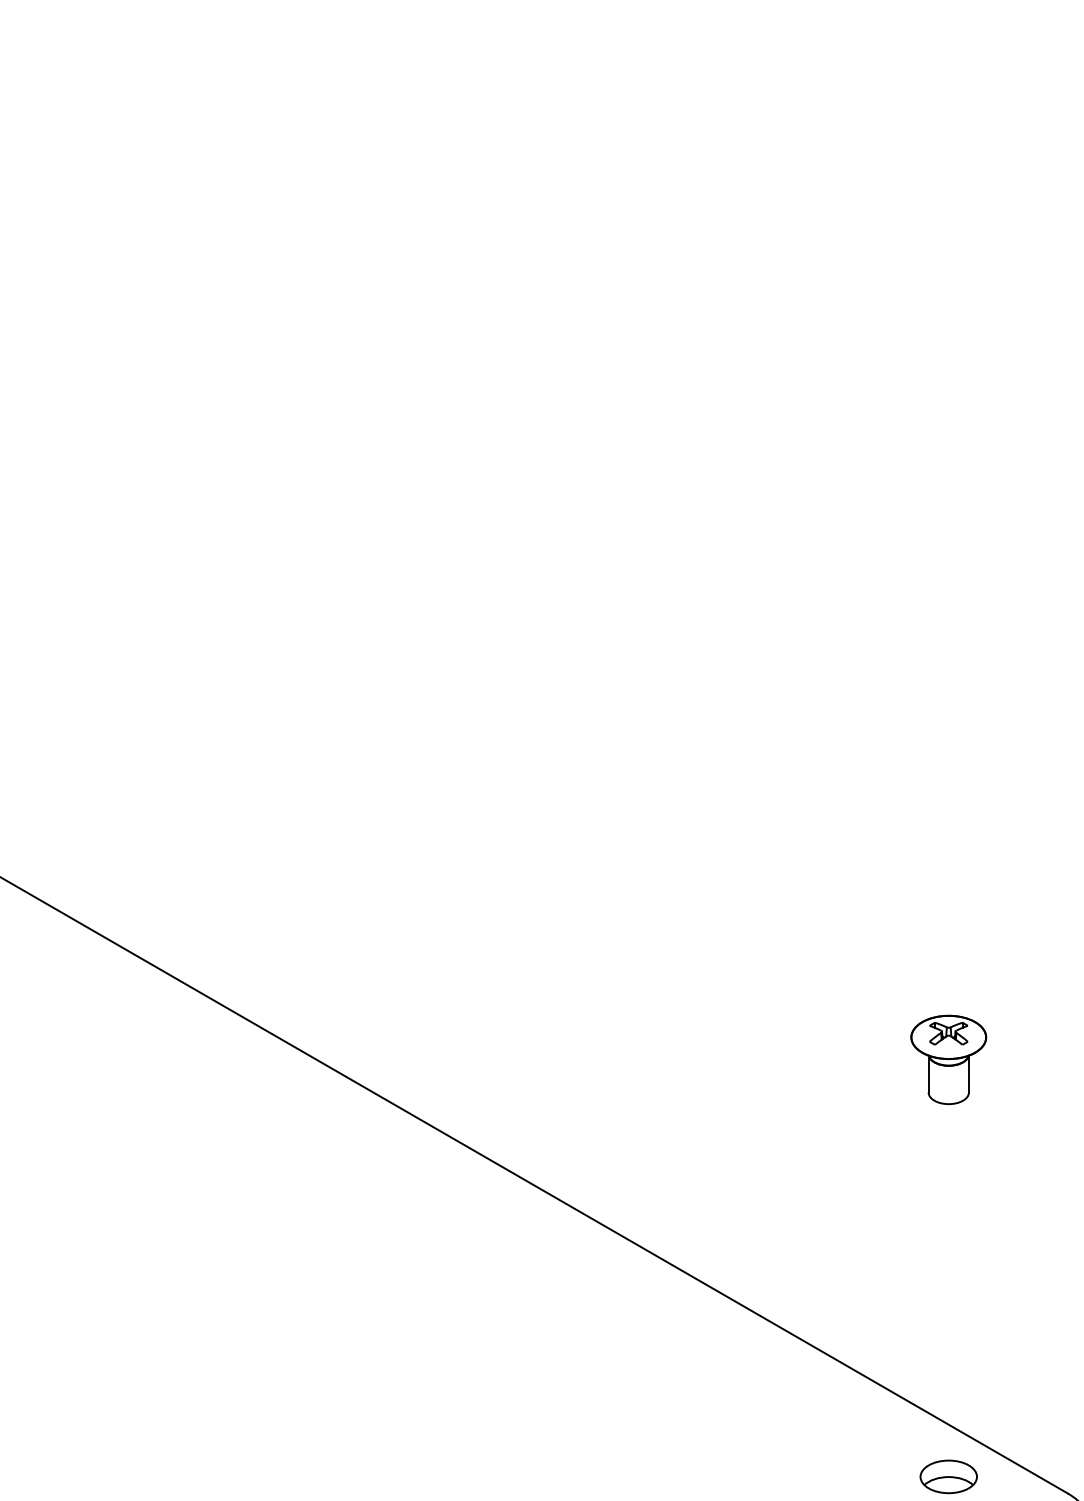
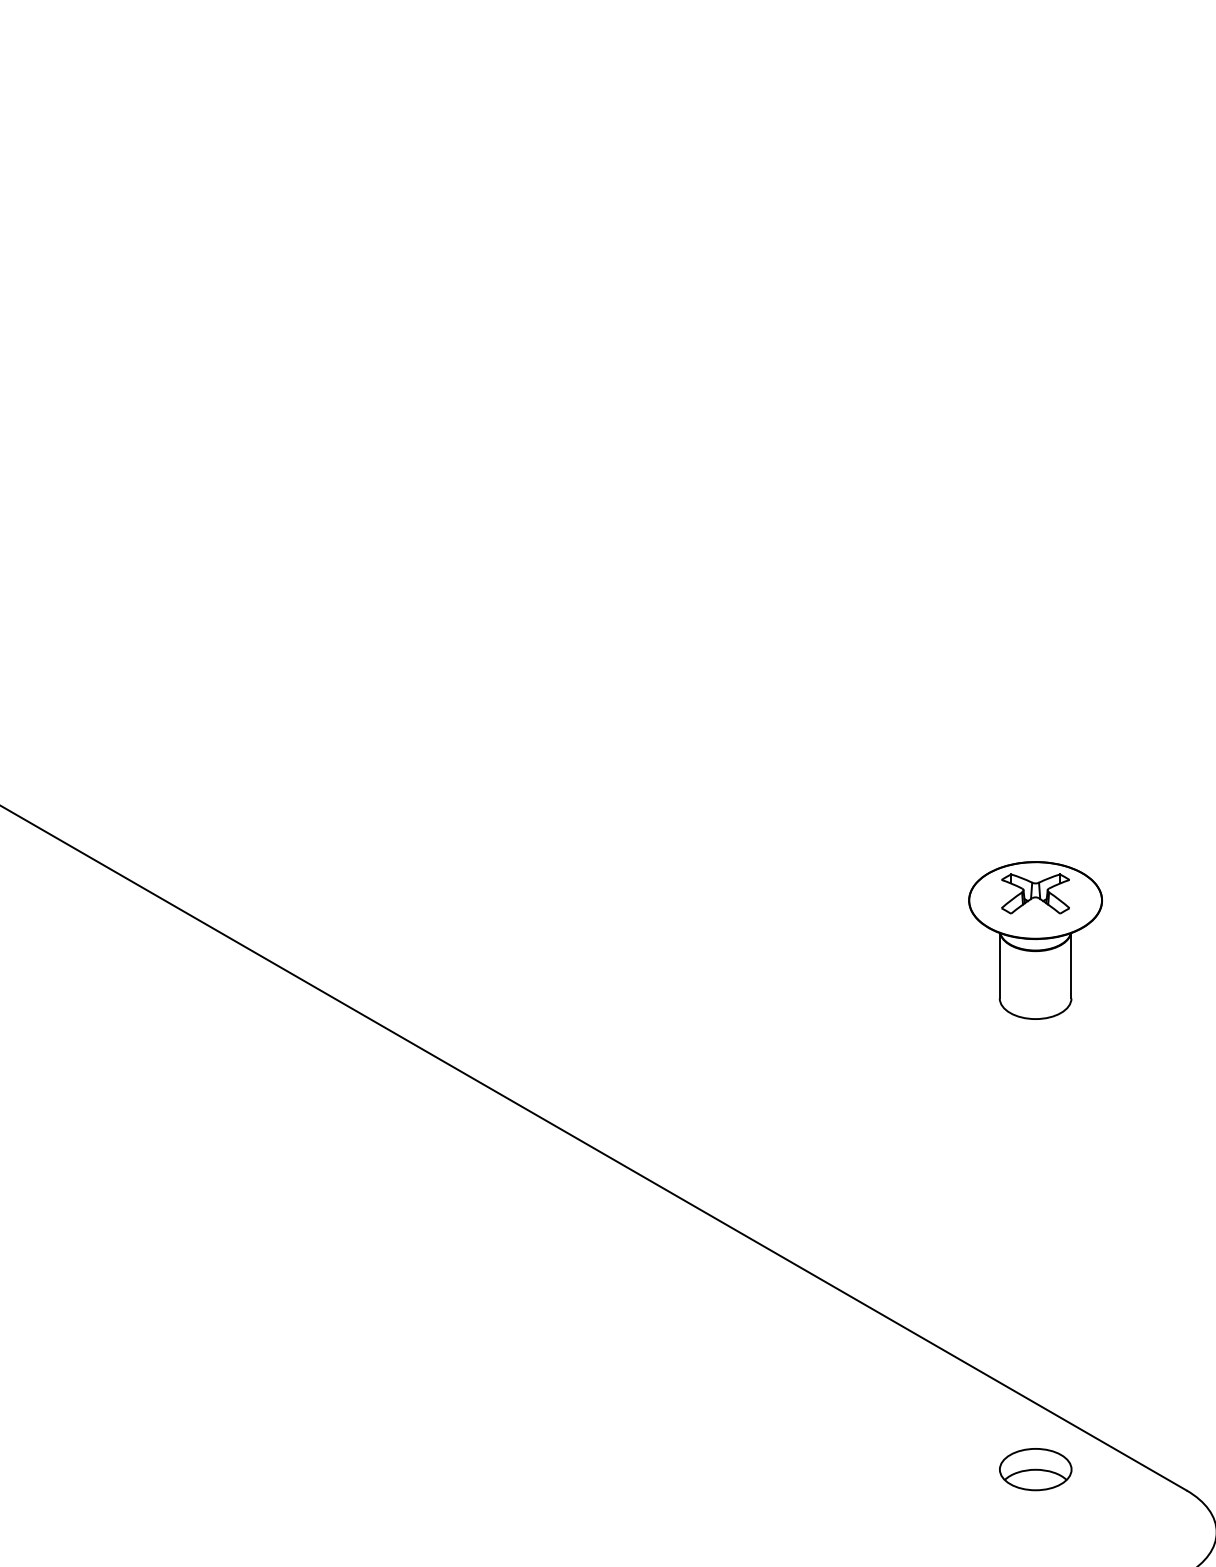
part: (948, 1059) -> (1035, 939), size x1.4

